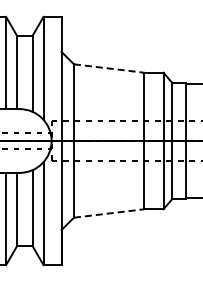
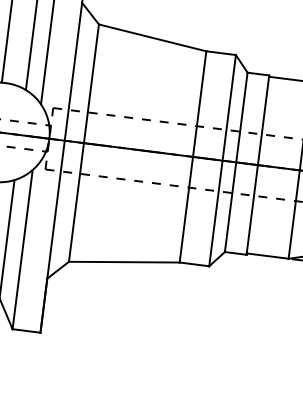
line: (109, 68) -> (153, 37), dashed -> solid
line: (109, 213) -> (124, 262), dashed -> solid

